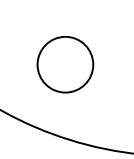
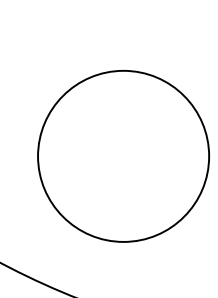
circle: (65, 64) -> (123, 155), size x1.43

